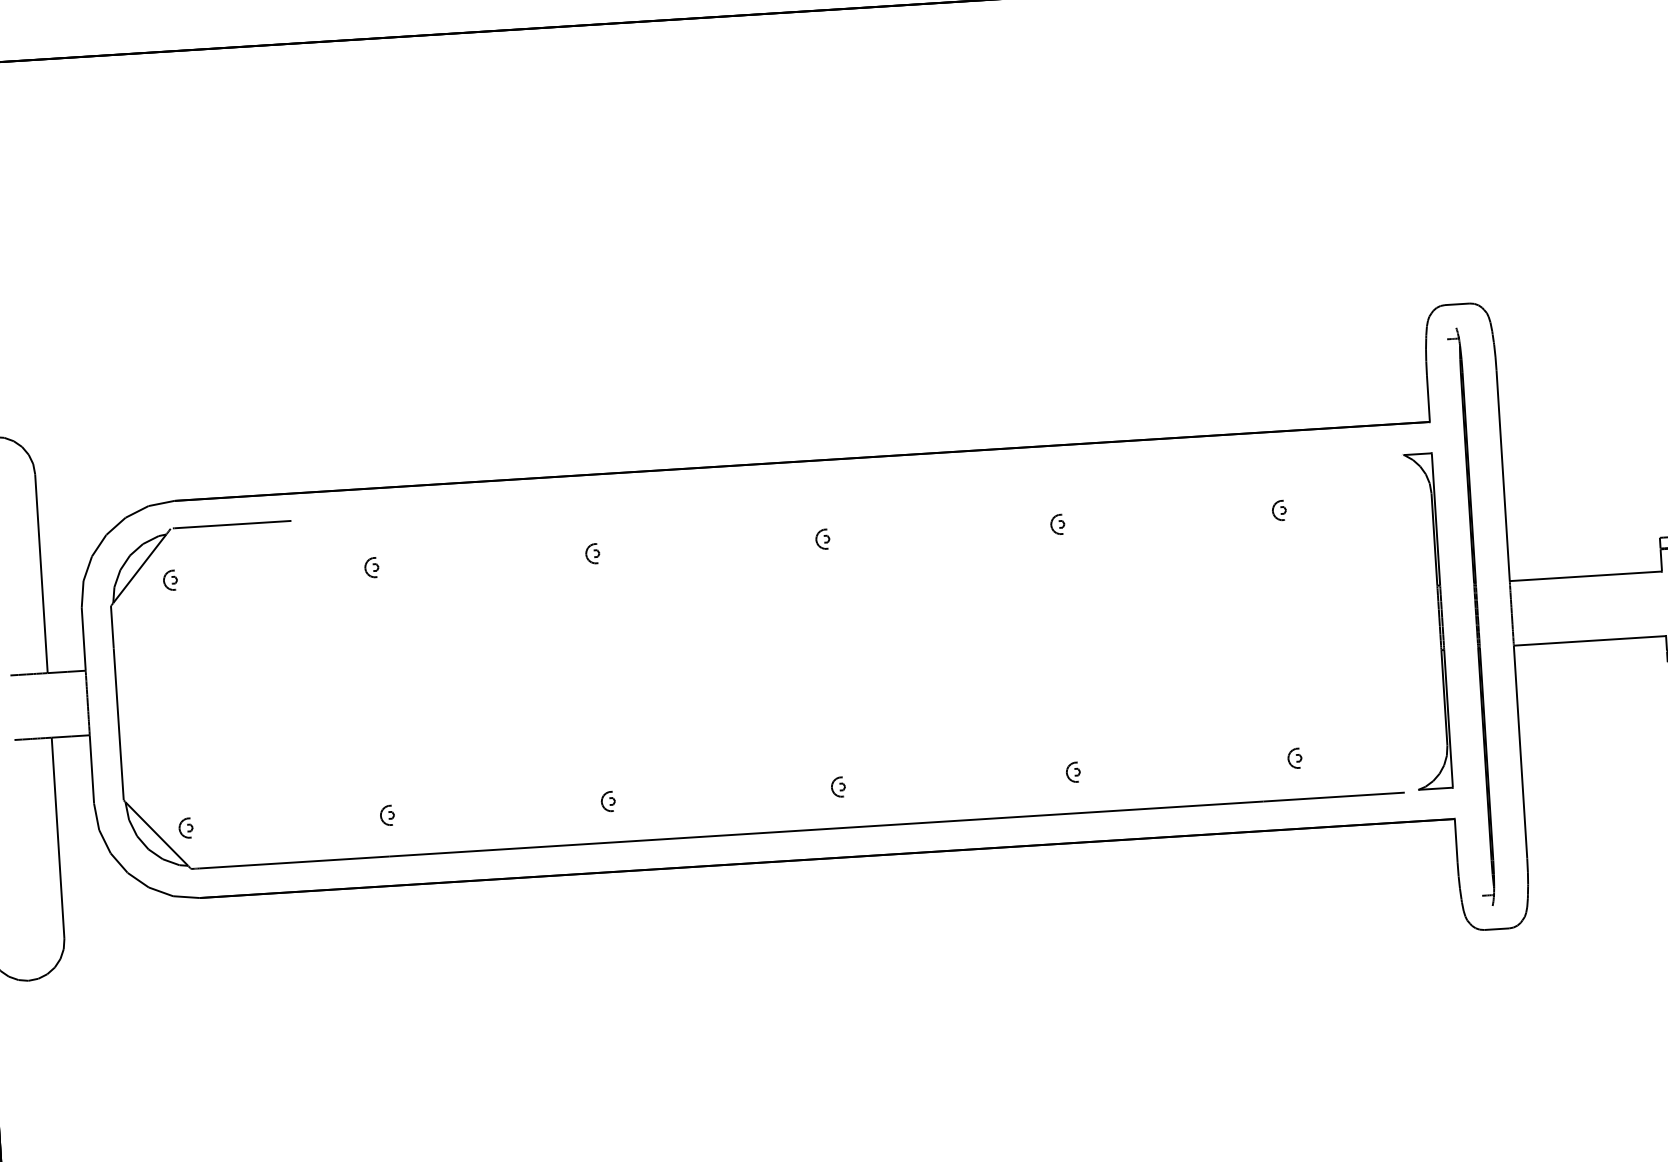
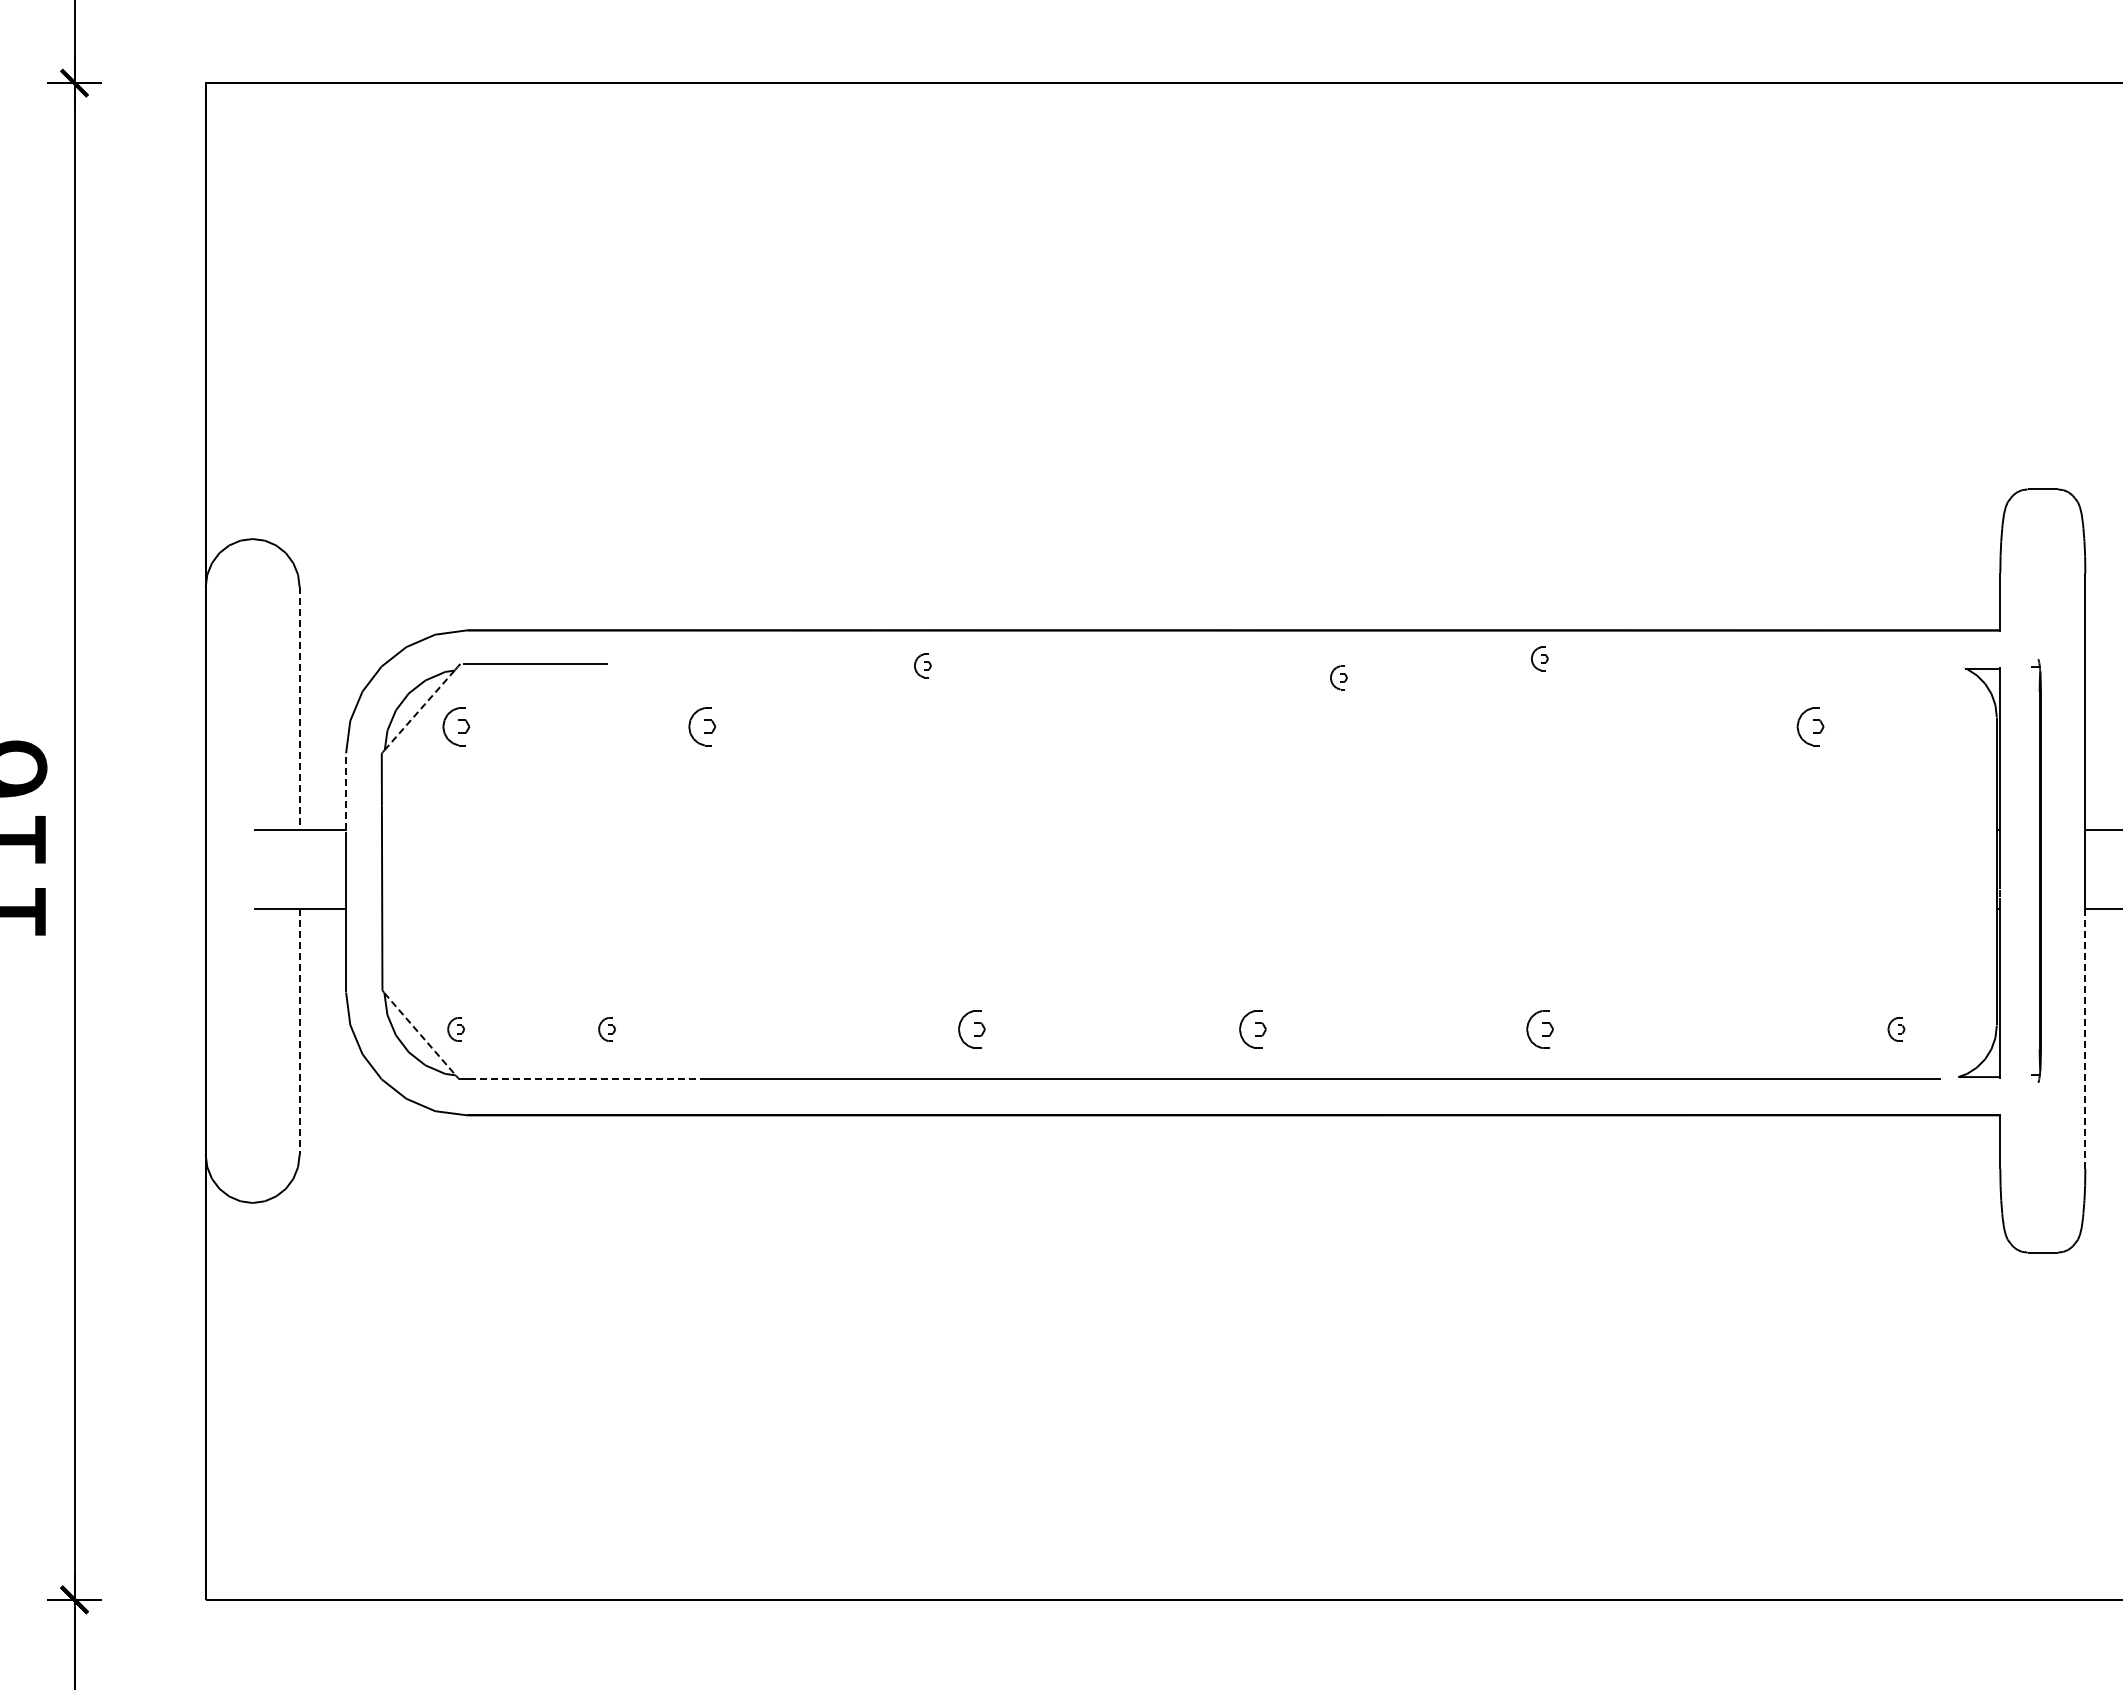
part: (1279, 510) -> (1810, 726), size x1.6
part: (1057, 524) -> (1539, 658), moved
part: (822, 539) -> (1338, 677), moved
part: (592, 553) -> (922, 665), moved
part: (371, 567) -> (701, 726), size x1.6
line: (139, 568) -> (419, 710), solid -> dashed
line: (41, 574) -> (299, 709), solid -> dashed
part: (169, 580) -> (455, 726), size x1.6
part: (1471, 616) -> (2036, 870), size x0.6
line: (84, 639) -> (346, 791), solid -> dashed
line: (1520, 751) -> (2085, 1038), solid -> dashed
part: (1295, 758) -> (1896, 1029), moved
part: (1073, 772) -> (1539, 1029), size x1.6
part: (838, 787) -> (1252, 1029), size x1.6
part: (608, 801) -> (971, 1029), size x1.6
part: (386, 815) -> (606, 1029), moved
line: (157, 834) -> (420, 1034), solid -> dashed
line: (57, 837) -> (299, 1031), solid -> dashed
line: (294, 862) -> (585, 1079), solid -> dashed

